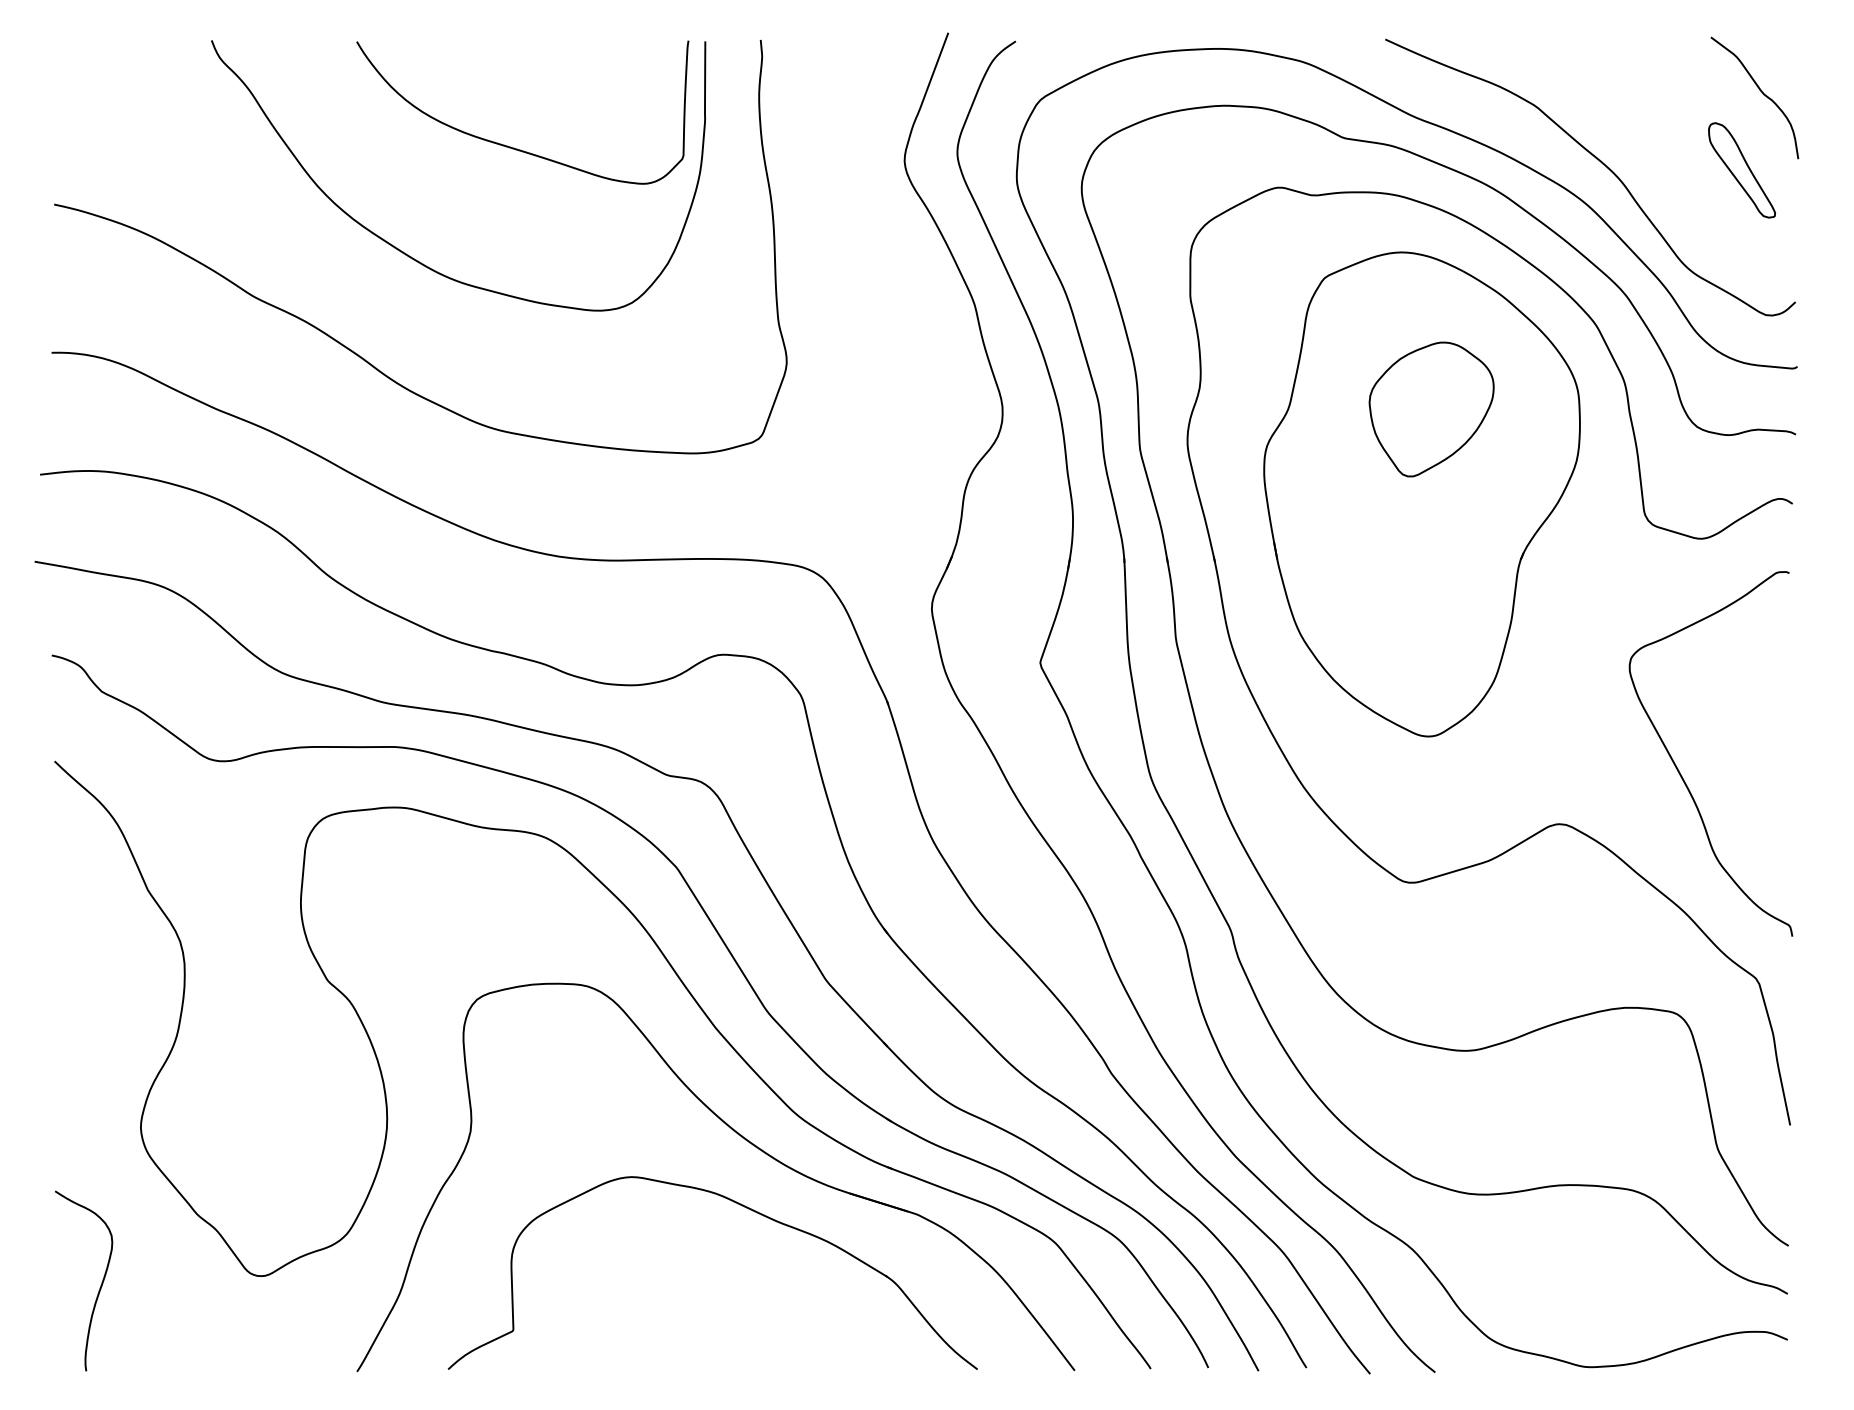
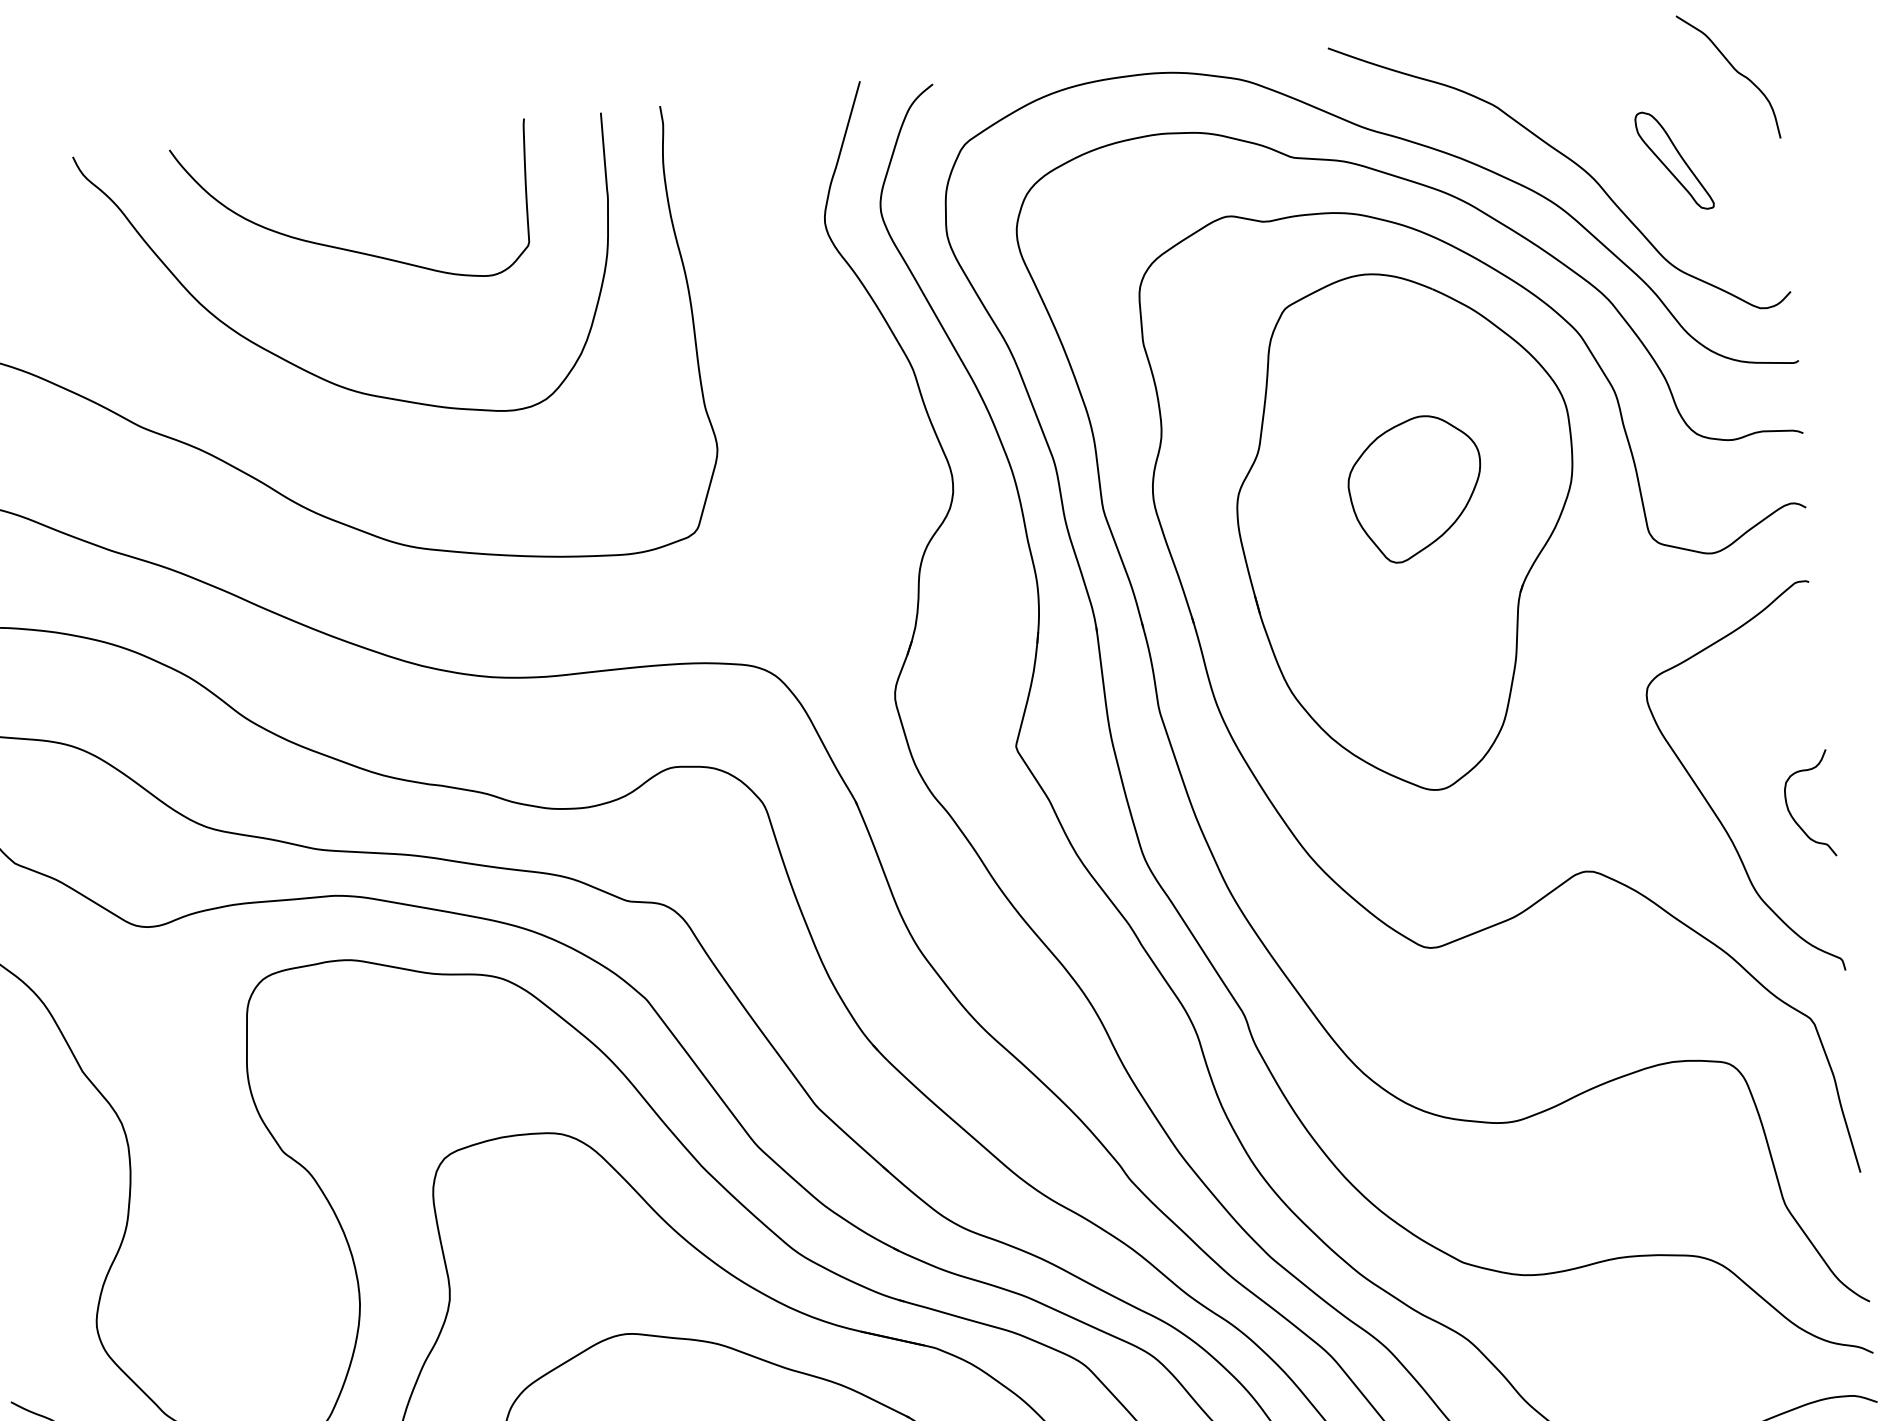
curve: (514, 147) -> (347, 248), moved
part: (1741, 170) -> (1673, 160), moved
part: (1431, 409) -> (1415, 489), moved
curve: (1755, 788) -> (1792, 815), added

